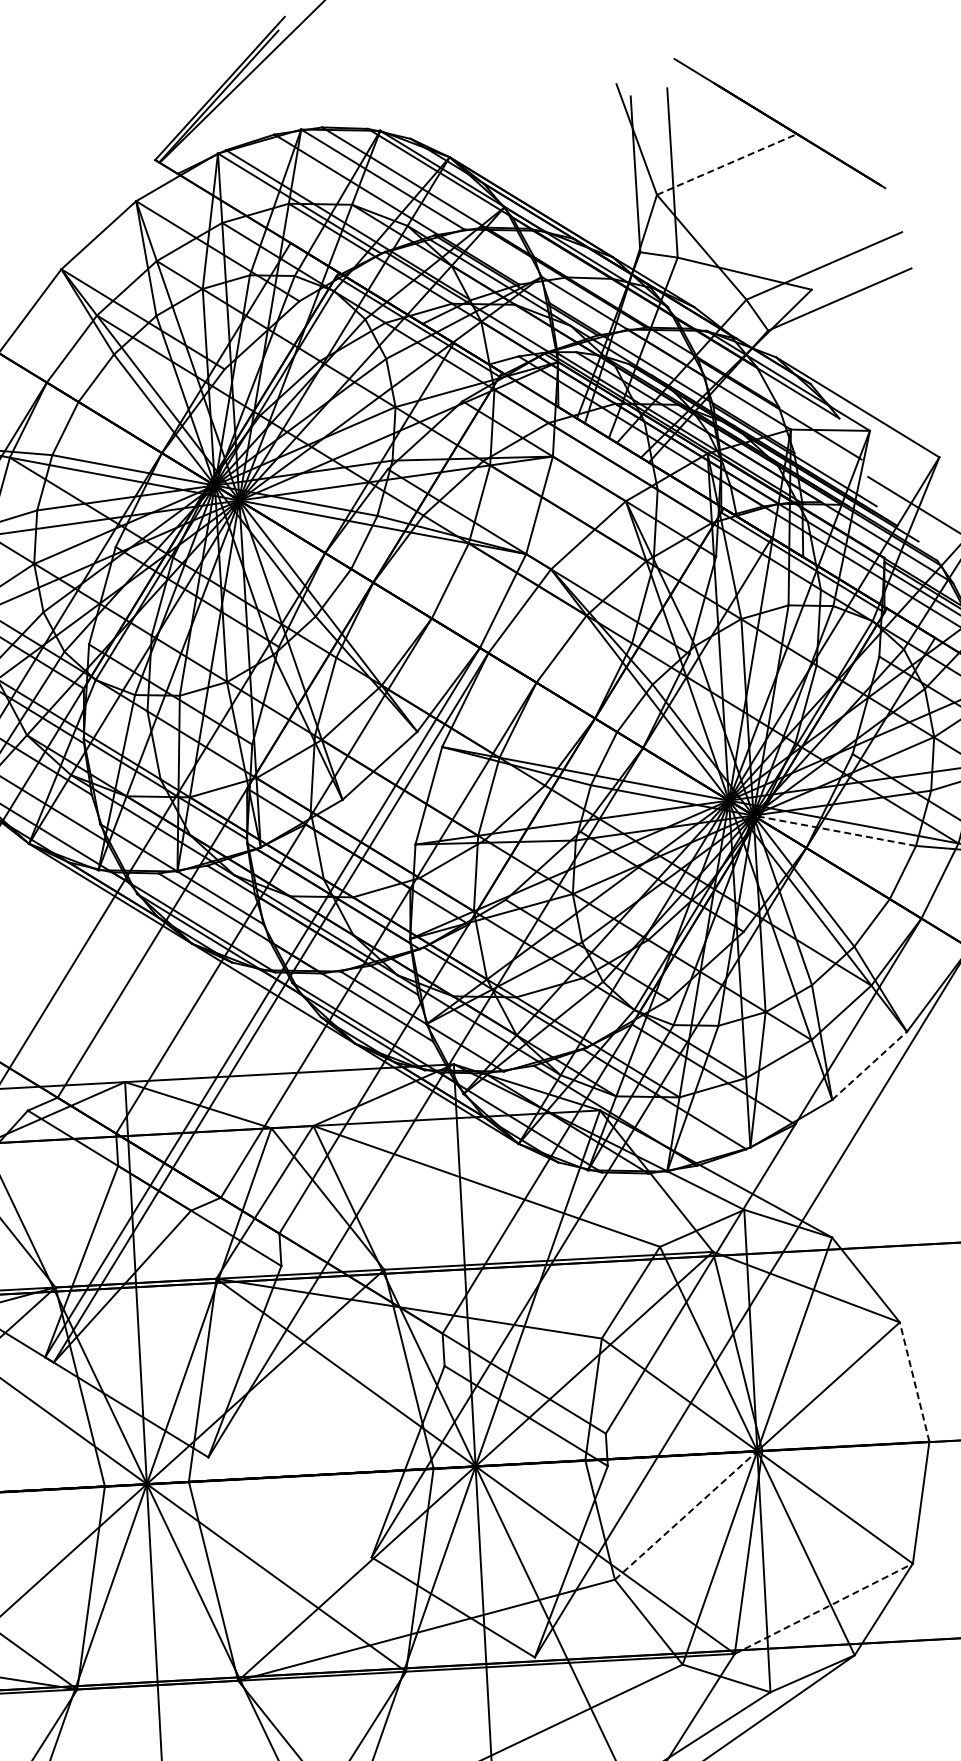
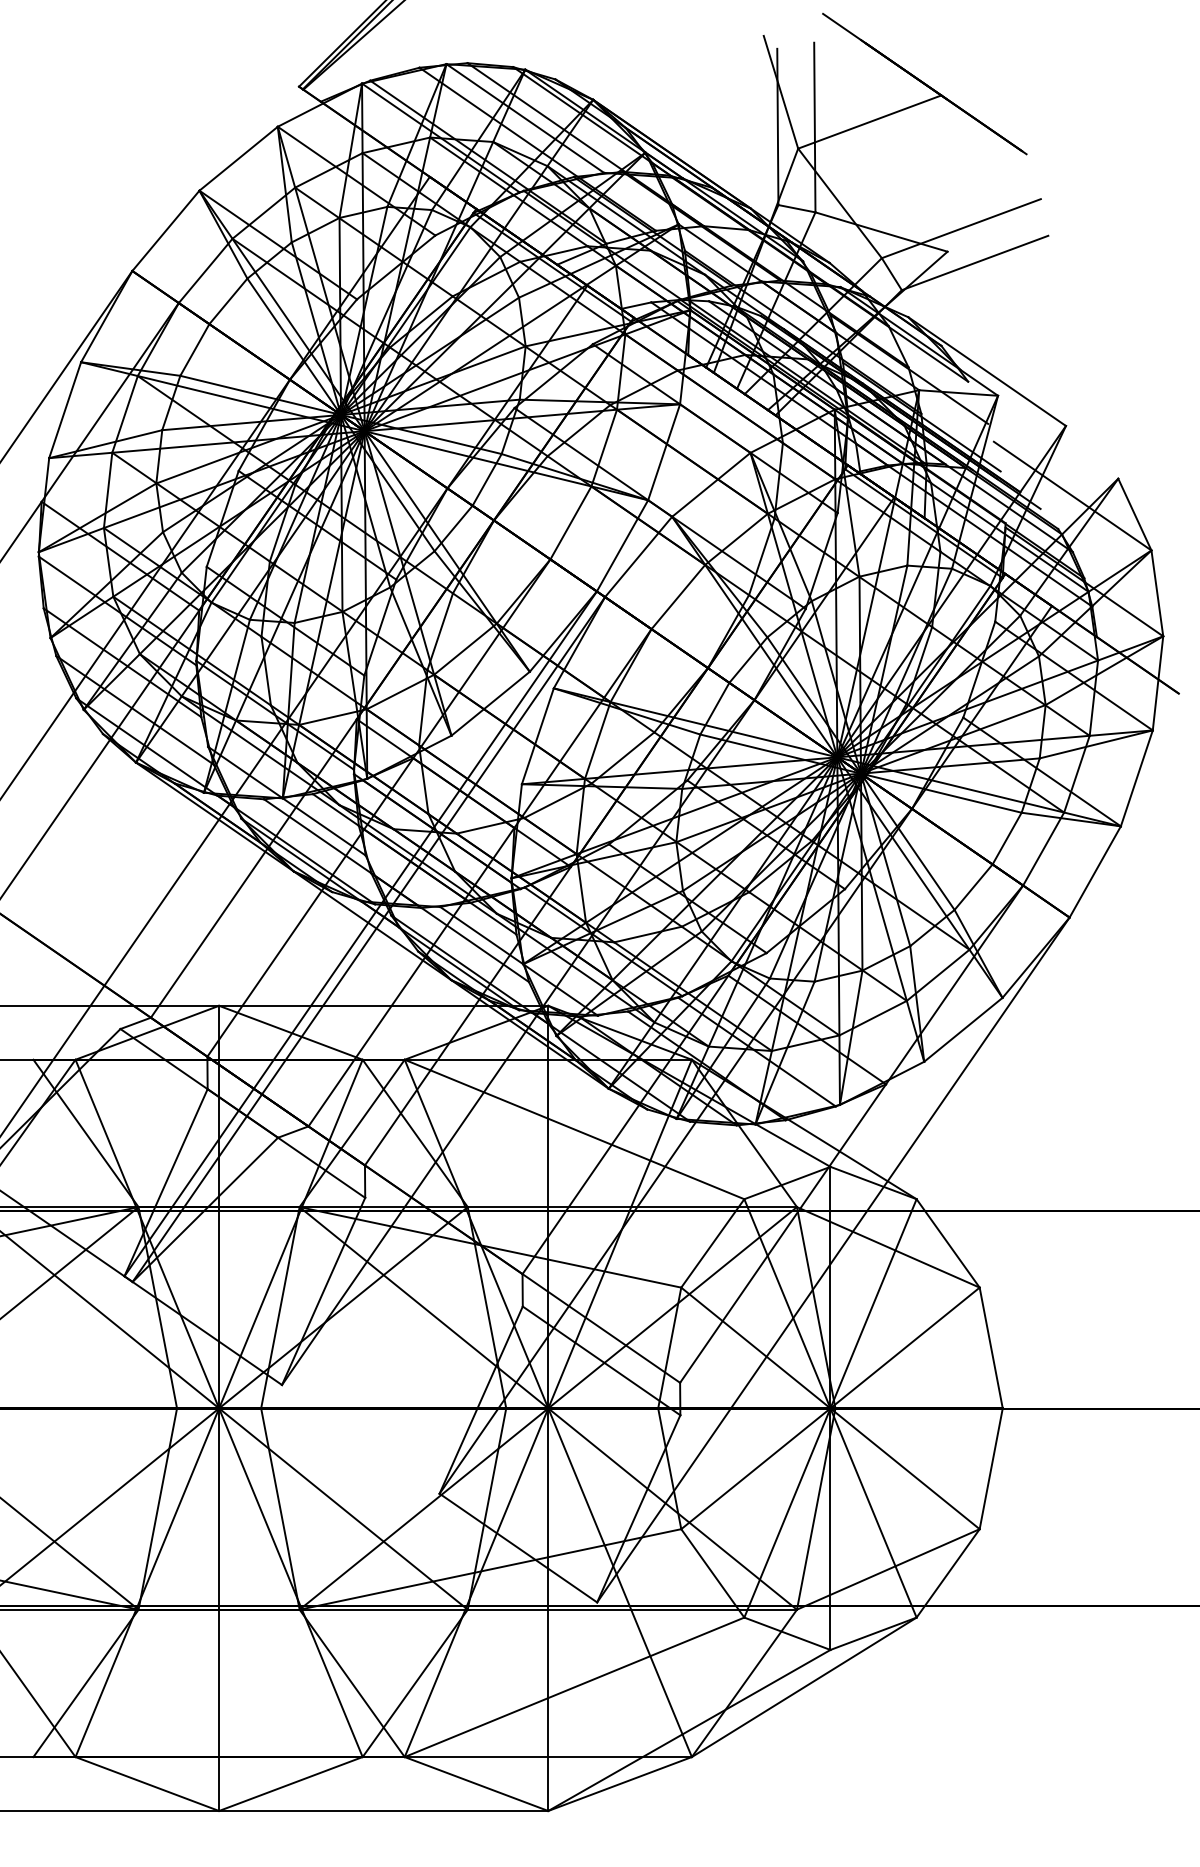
line: (727, 163) -> (870, 121), dashed -> solid
line: (834, 831) -> (941, 793), dashed -> solid
line: (869, 1065) -> (963, 1029), dashed -> solid
line: (914, 1381) -> (991, 1347), dashed -> solid
line: (685, 1515) -> (755, 1468), dashed -> solid
line: (824, 1608) -> (888, 1569), dashed -> solid

